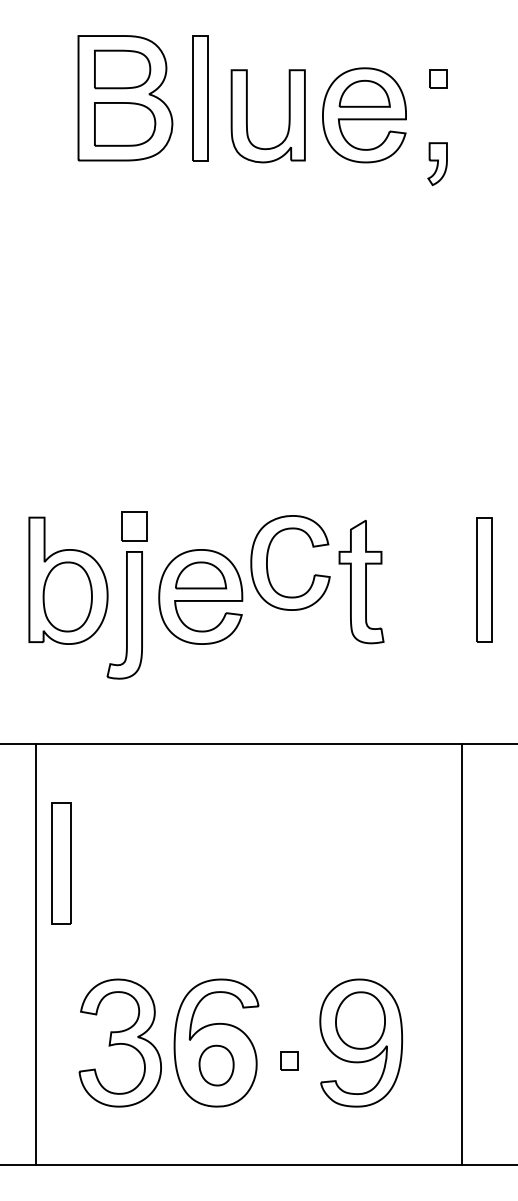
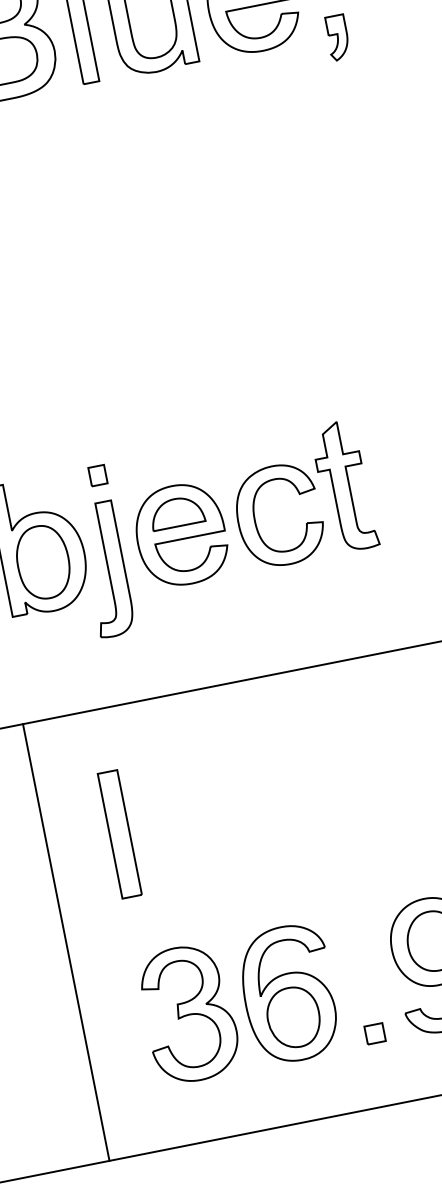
part: (134, 526) -> (97, 475), size x0.62
part: (268, 556) -> (255, 513), moved
part: (61, 863) -> (119, 834), moved
line: (36, 953) -> (66, 941), moved
part: (289, 1060) -> (375, 1033), moved
part: (216, 1065) -> (293, 1017), size x1.43

